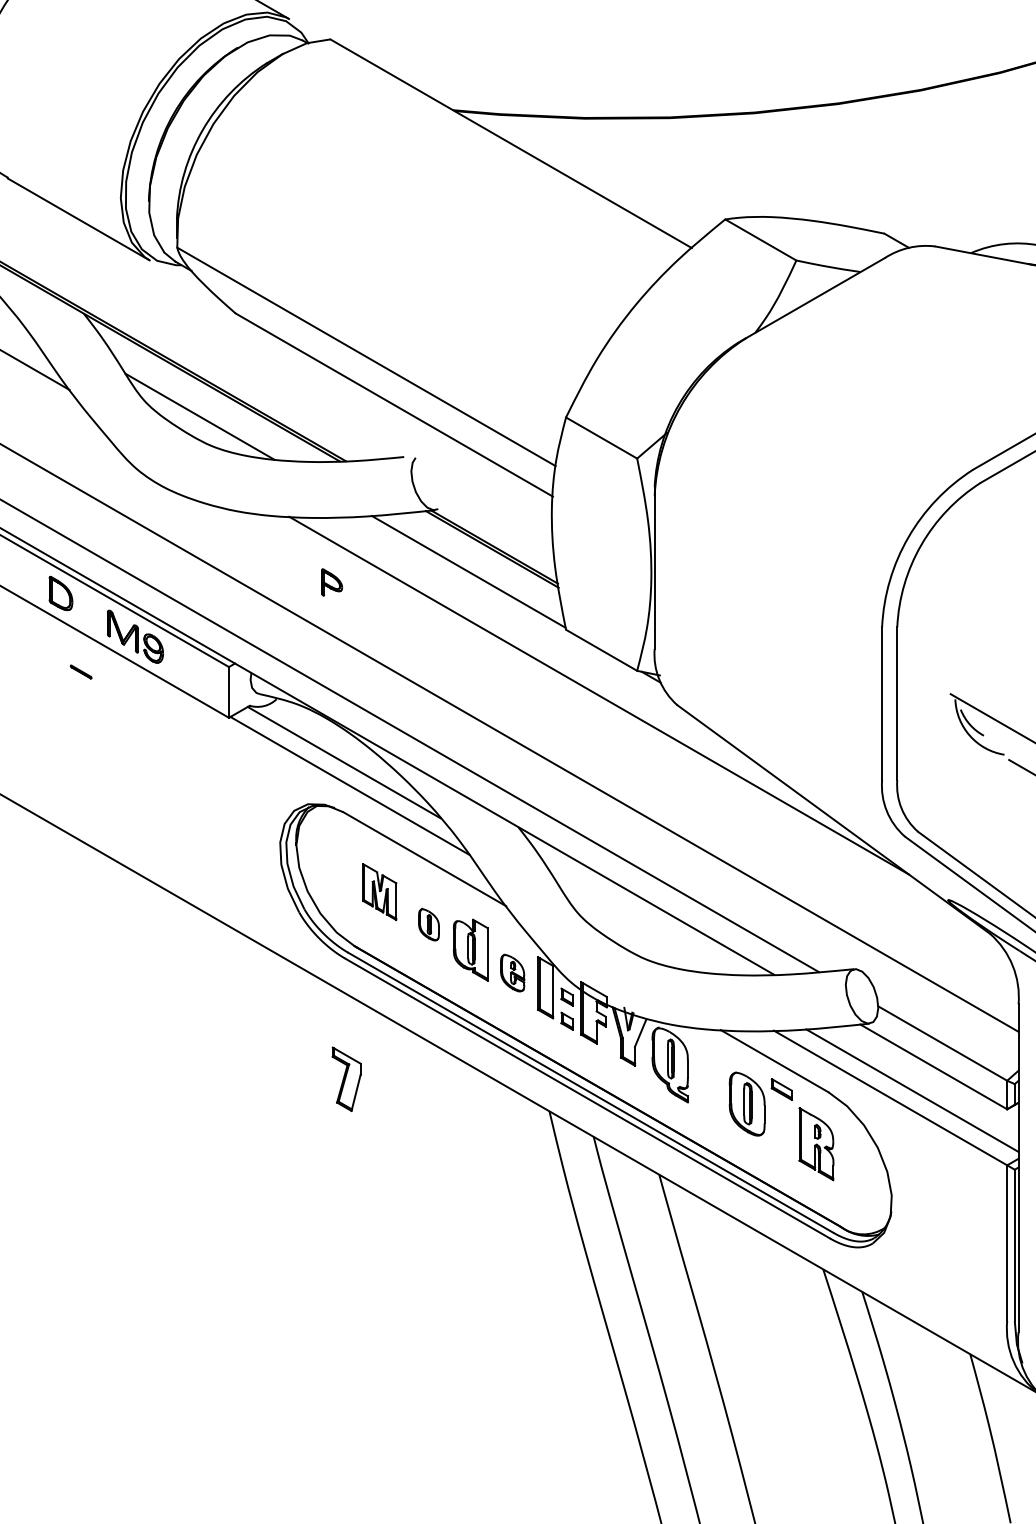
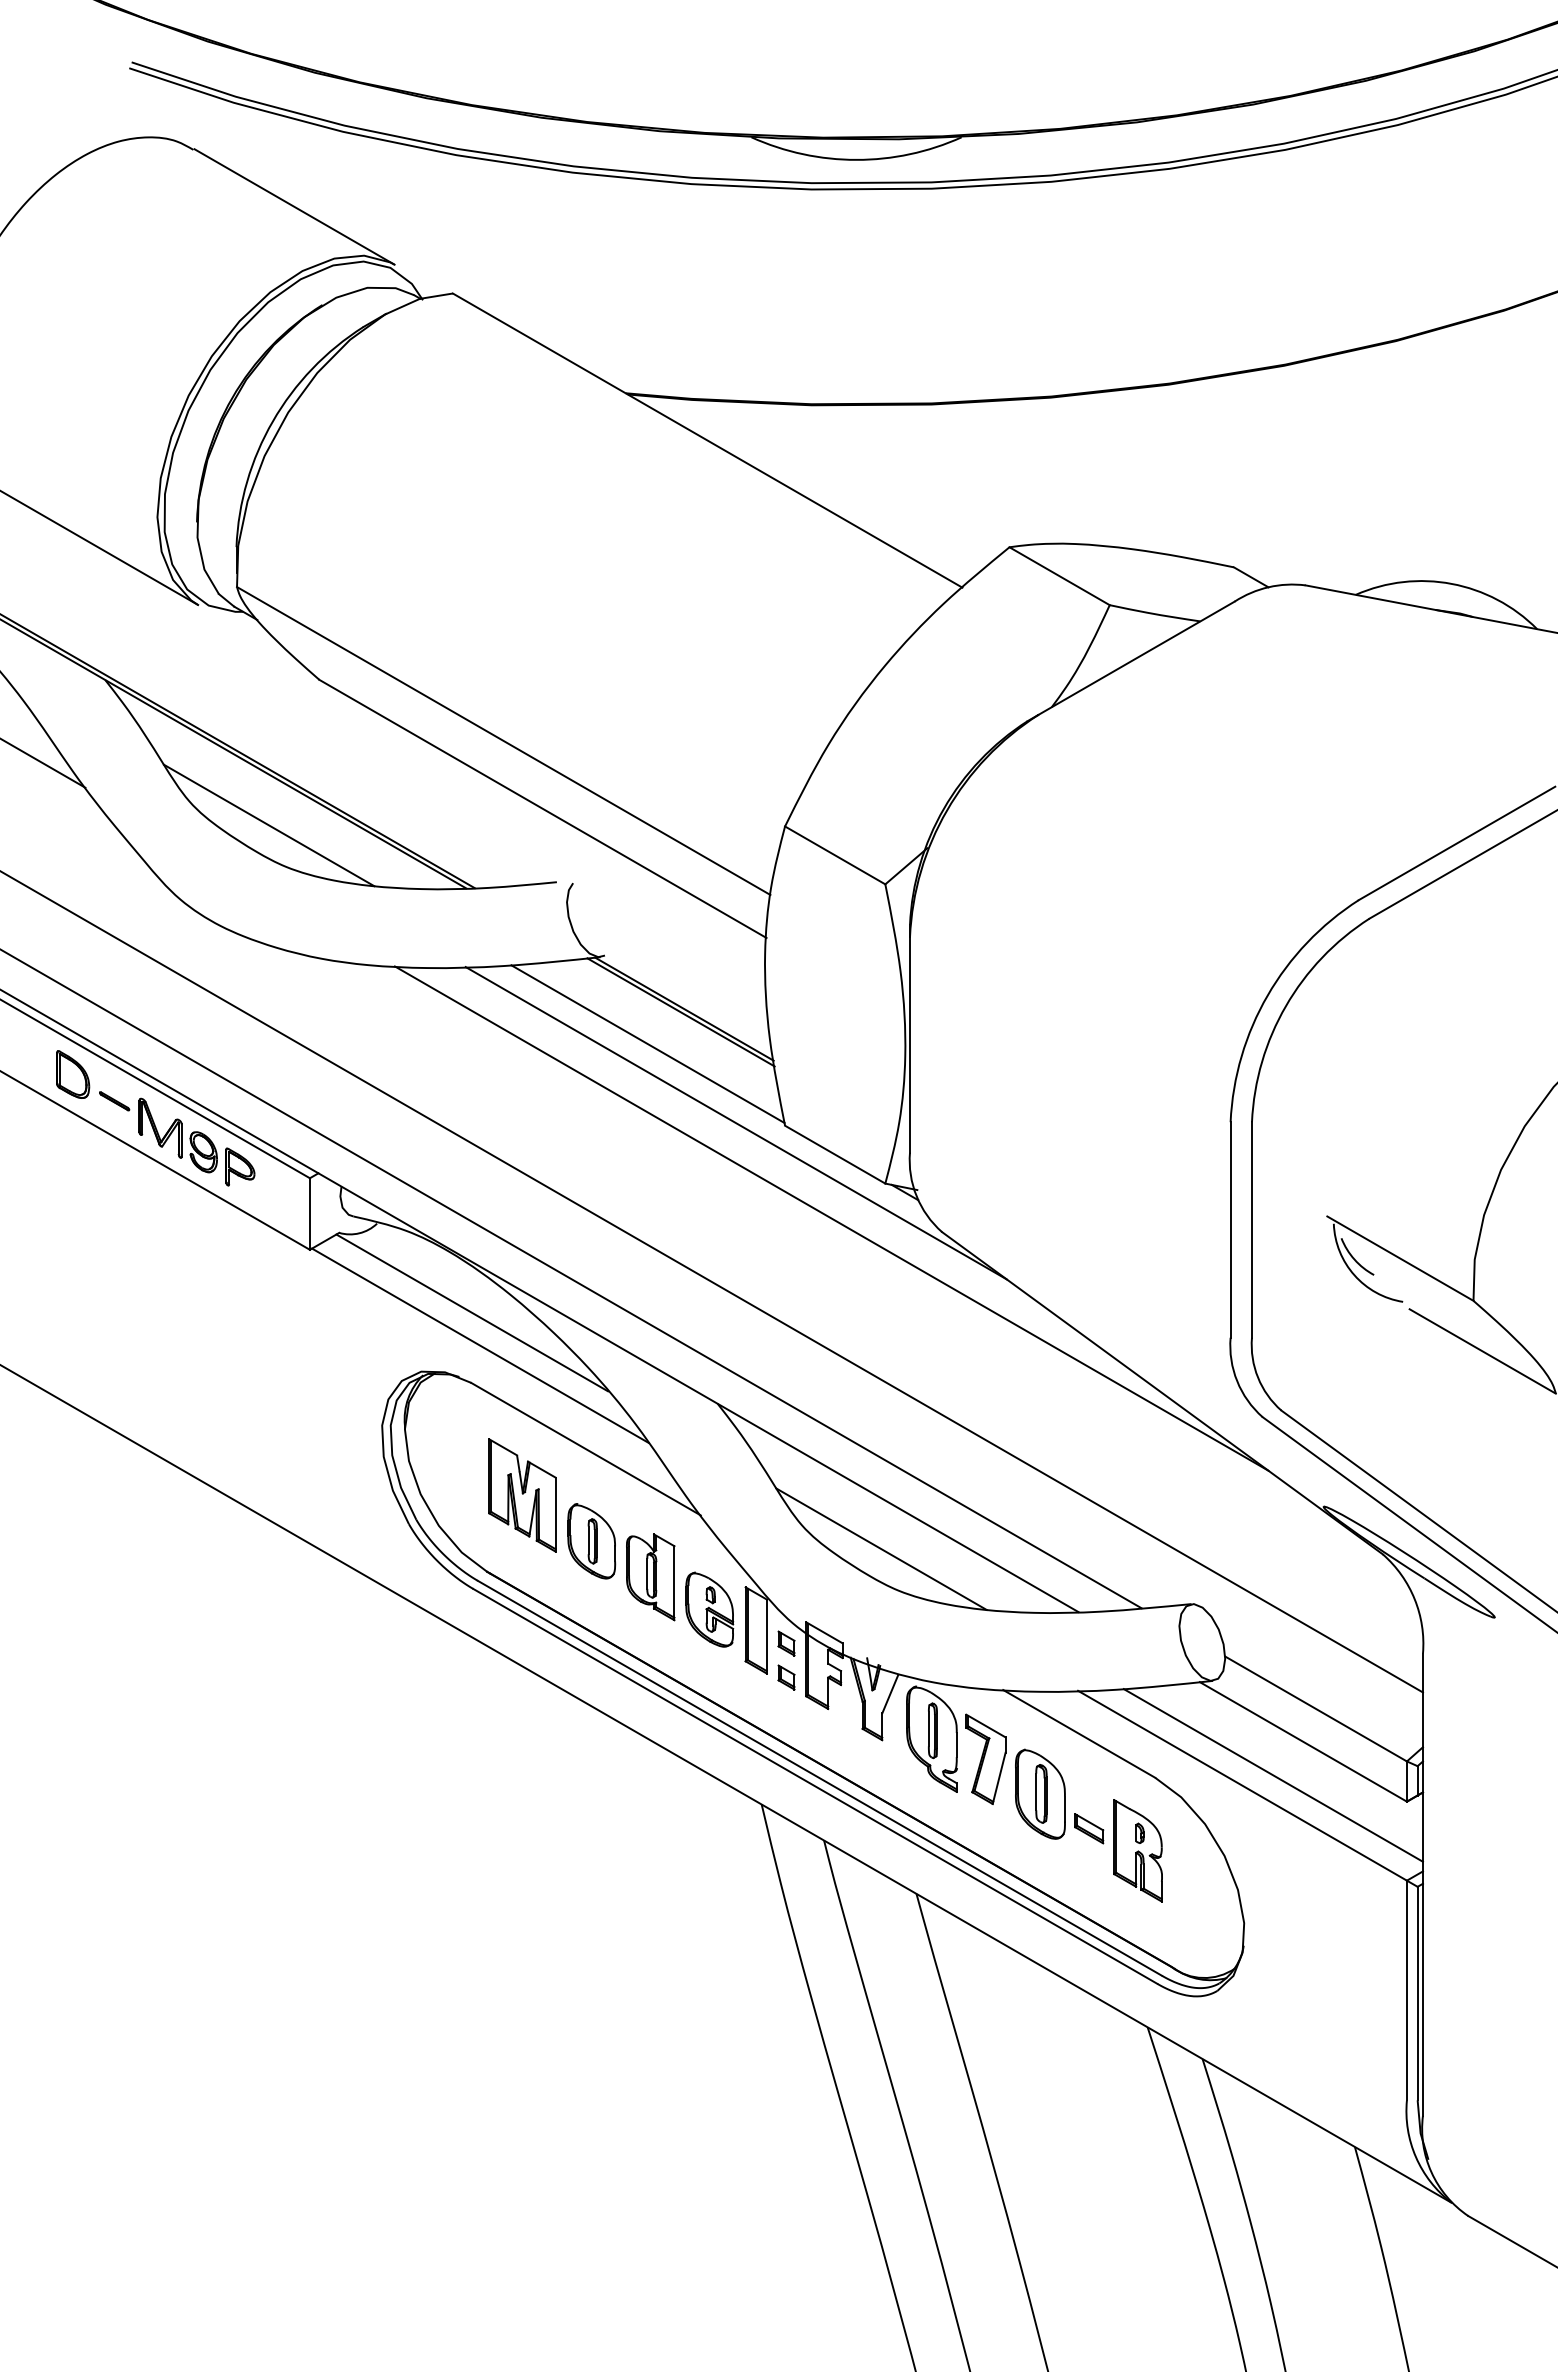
part: (332, 582) -> (240, 1166), moved
line: (530, 628) -> (735, 1123), added
part: (81, 672) -> (114, 1101), moved
part: (379, 892) -> (522, 1495), size x1.43
part: (428, 924) -> (591, 1541), size x1.67
line: (634, 929) -> (881, 1548), added
part: (512, 972) -> (709, 1609), size x1.43
part: (346, 1078) -> (985, 1758), moved
part: (782, 1089) -> (1089, 1828), moved

